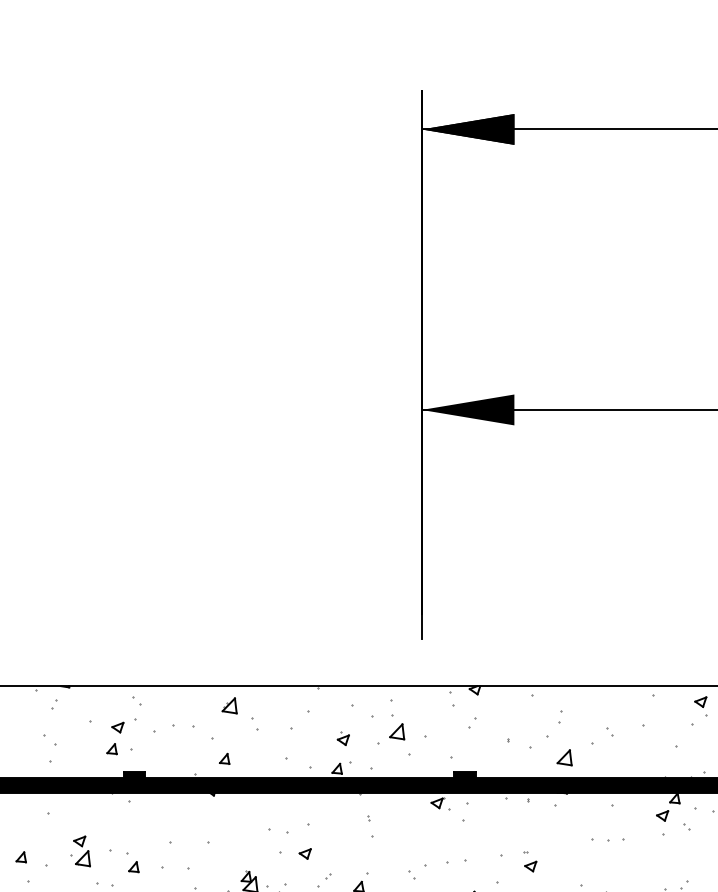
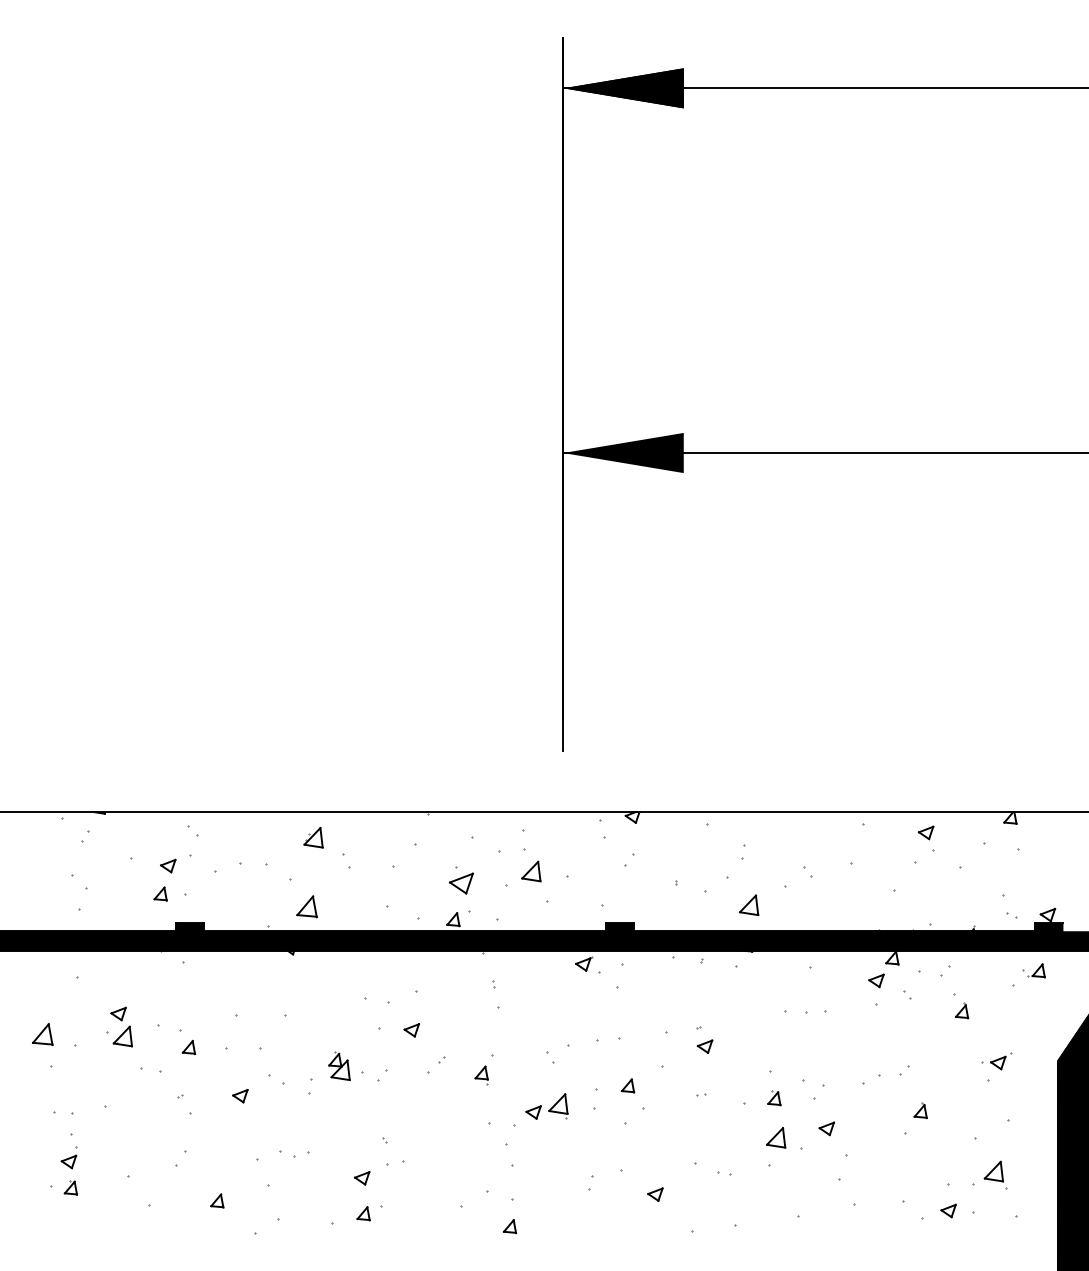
part: (343, 738) -> (461, 880), size x1.6
part: (224, 758) -> (306, 906), size x1.6
part: (21, 857) -> (42, 1034), size x1.6

